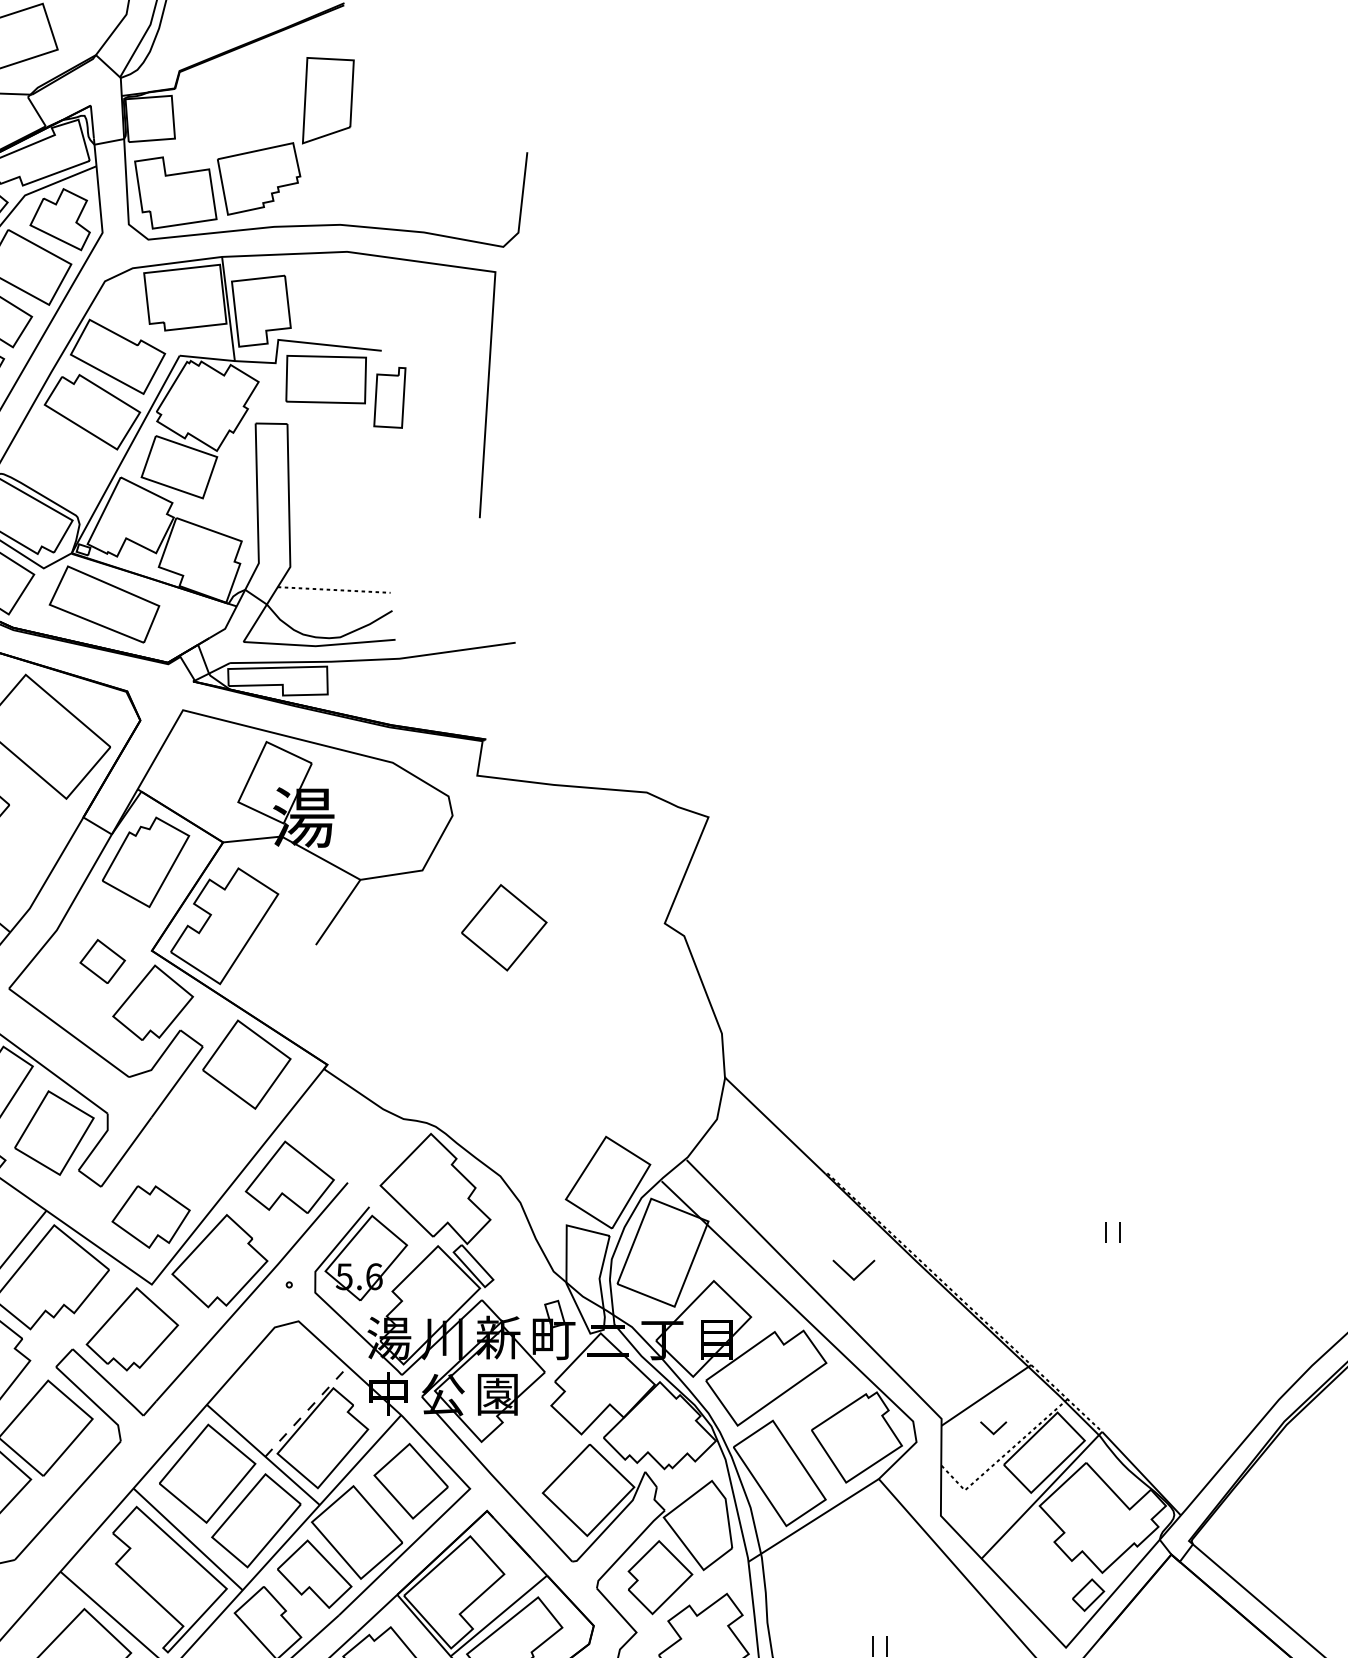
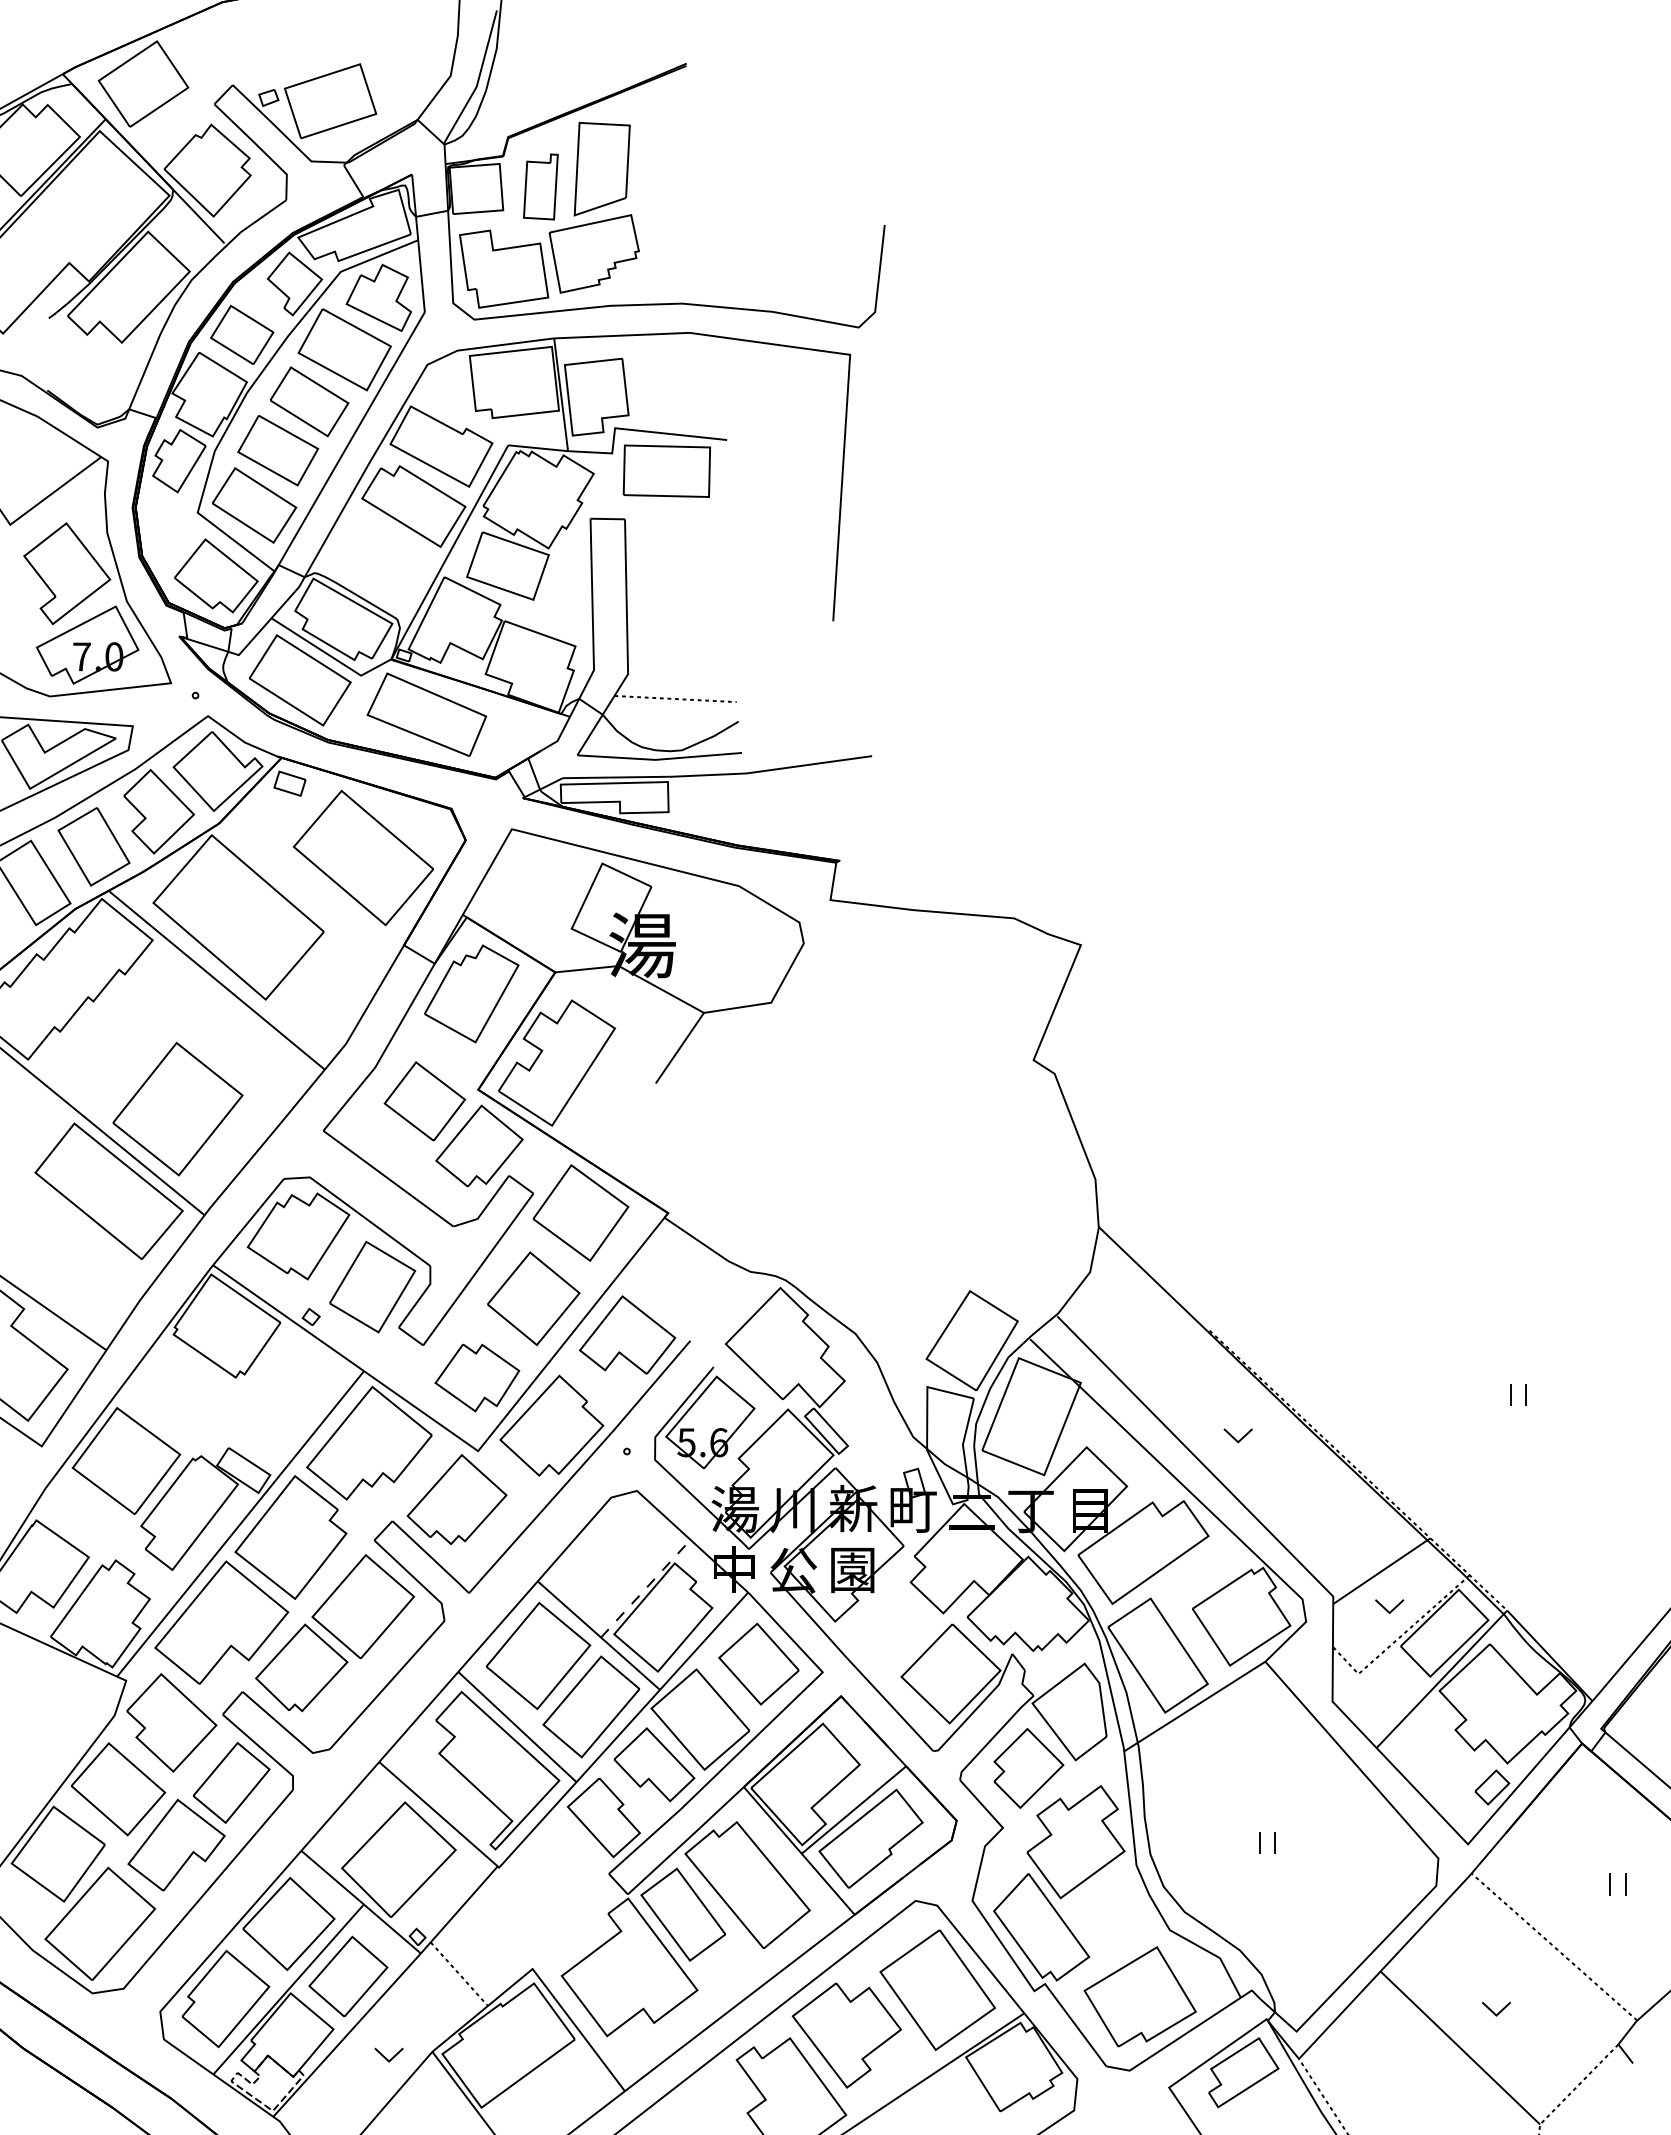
part: (327, 100) -> (601, 169), moved
part: (389, 397) -> (540, 186), moved
part: (504, 927) -> (533, 1298), moved
part: (102, 961) -> (424, 1101), size x1.67
part: (853, 1270) -> (1237, 1435), size x0.62

